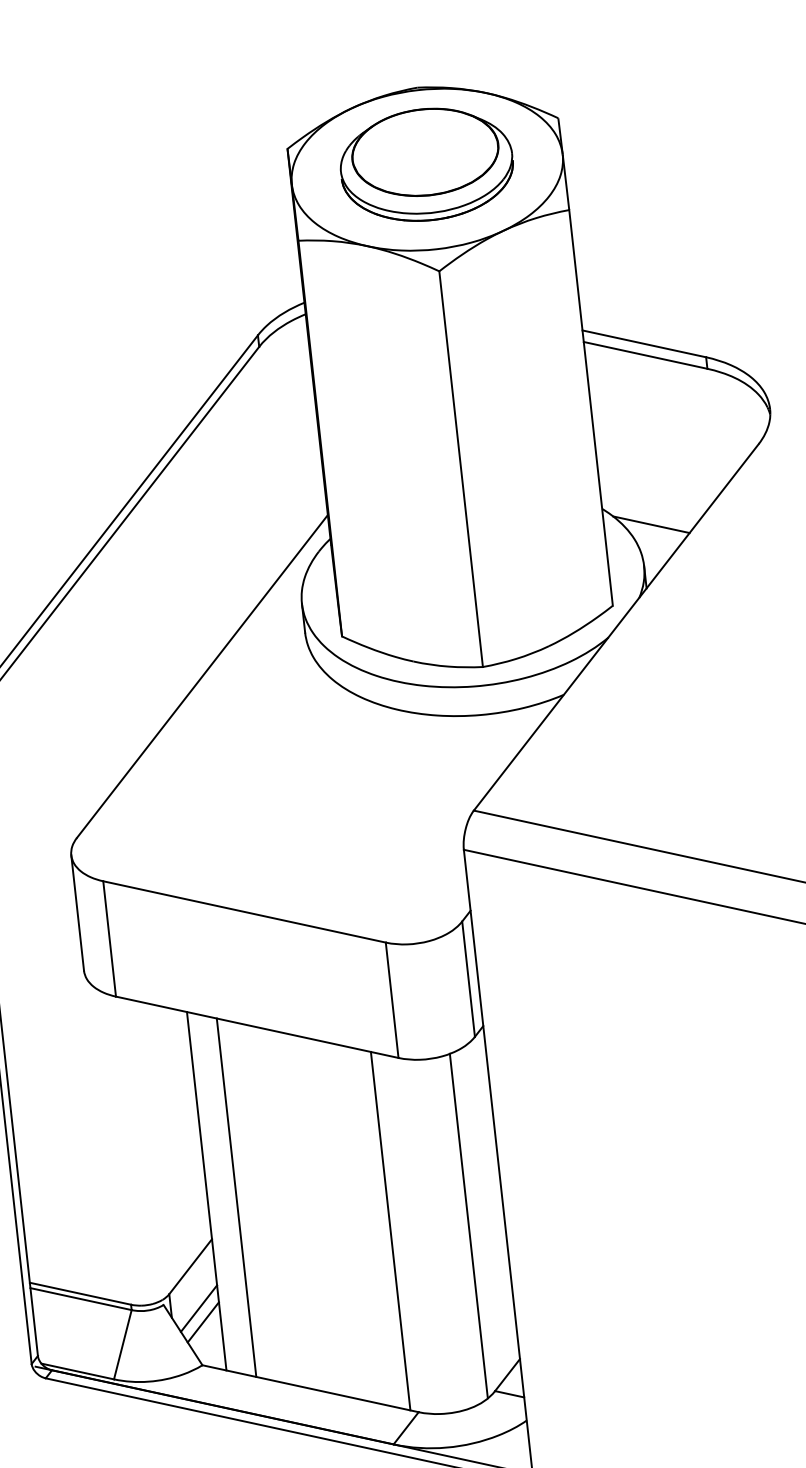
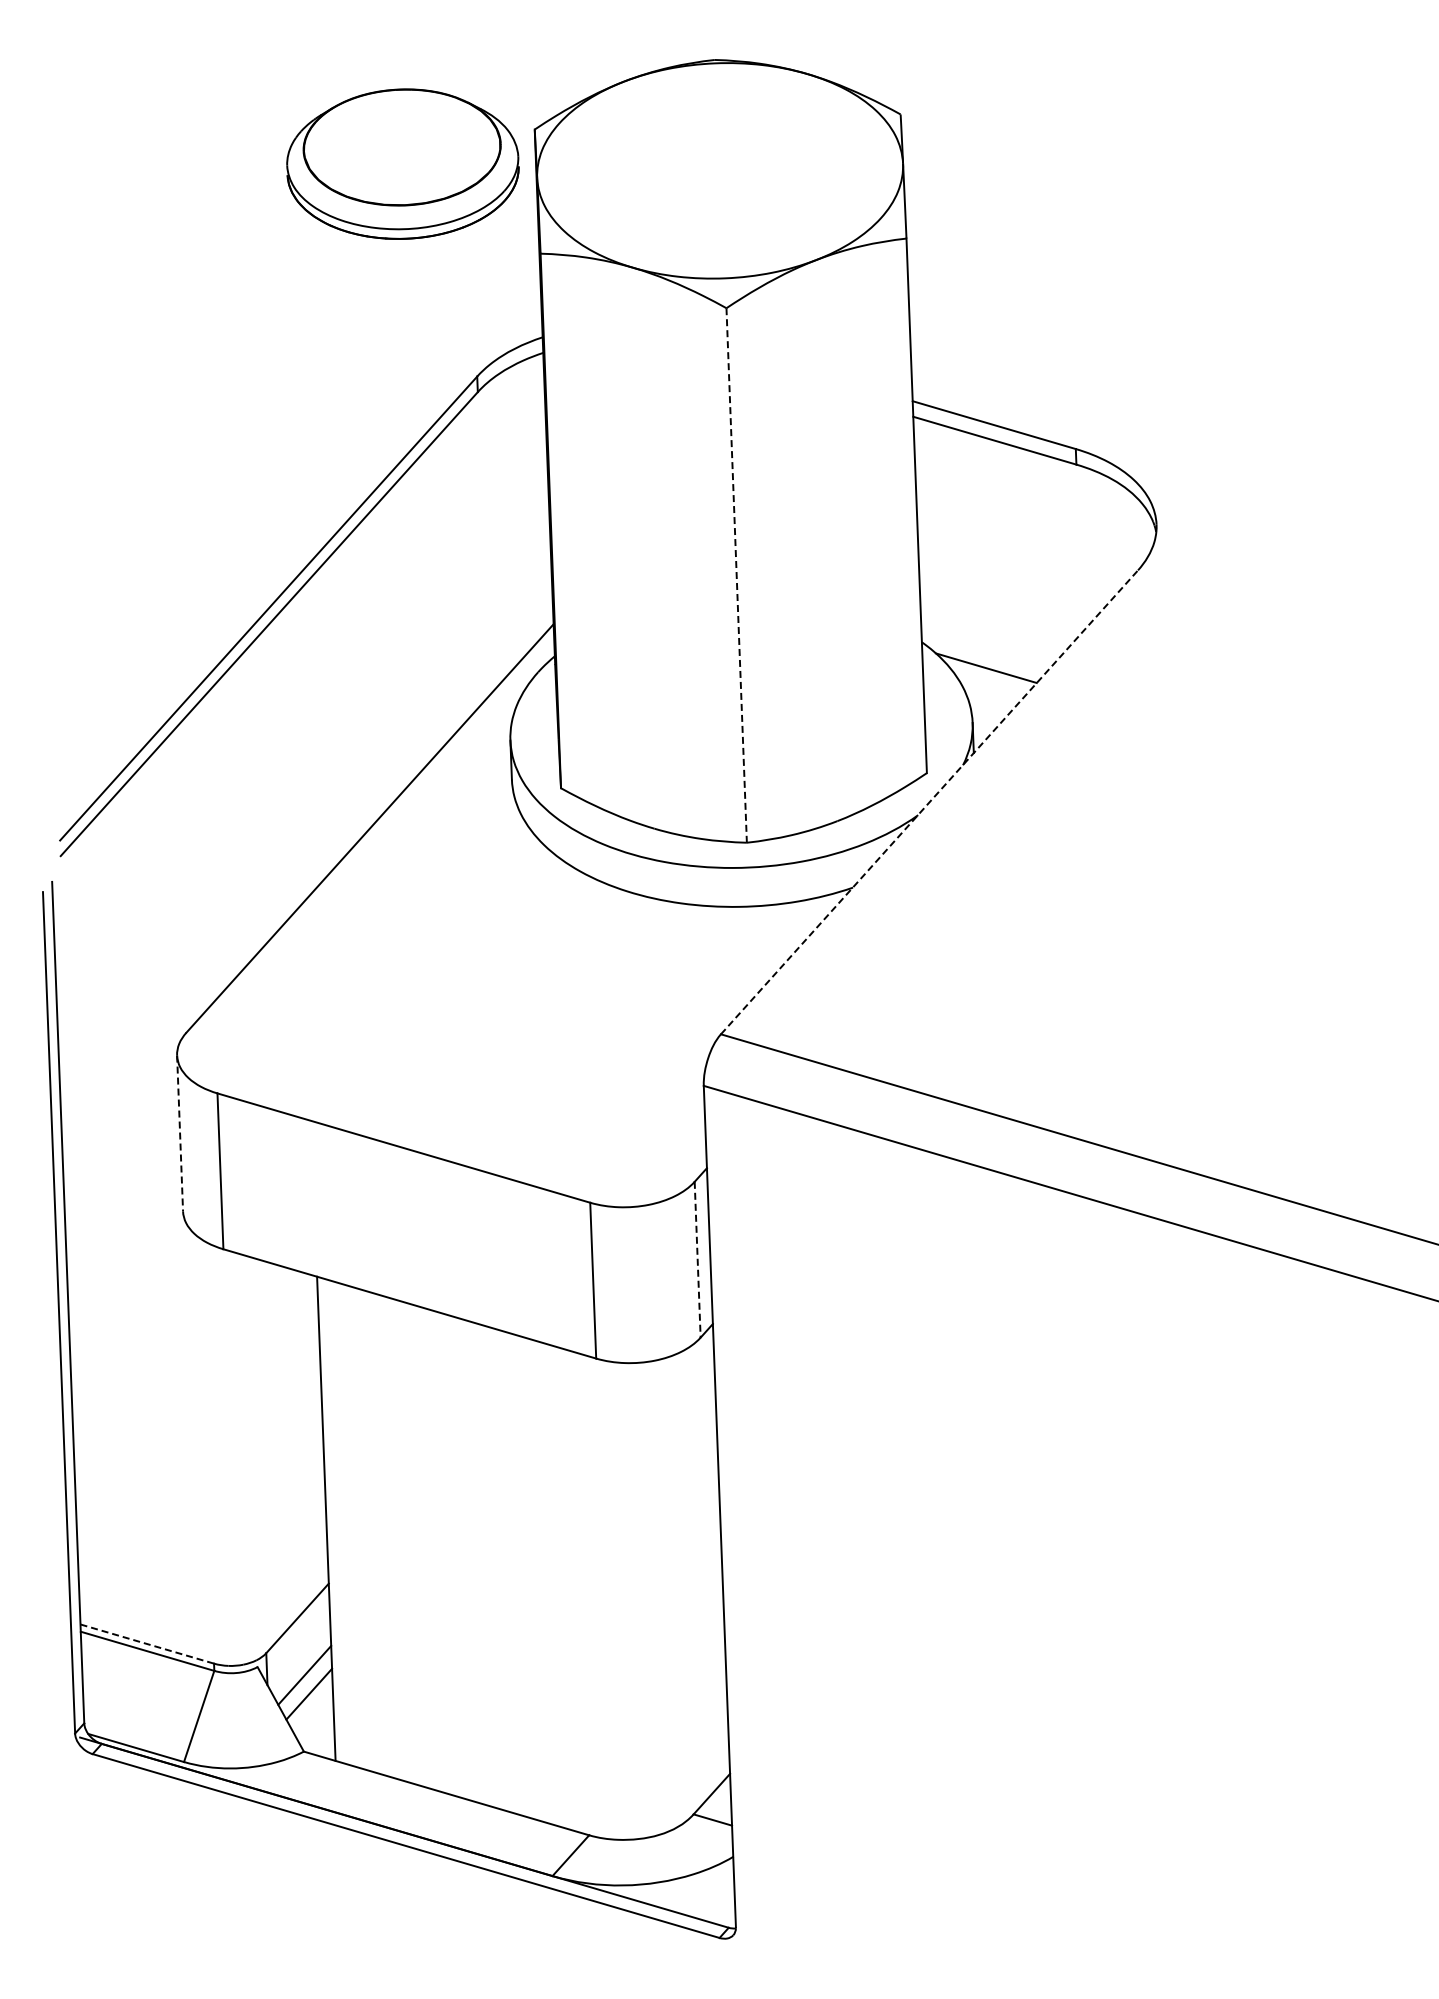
part: (426, 164) -> (402, 163), moved
line: (460, 469) -> (736, 575), solid -> dashed
line: (616, 627) -> (929, 802), solid -> dashed
line: (77, 912) -> (180, 1133), solid -> dashed
line: (468, 979) -> (697, 1259), solid -> dashed
line: (236, 1197) -> (365, 1530), removed
line: (468, 1225) -> (674, 1590), removed
line: (390, 1230) -> (568, 1589), removed
line: (80, 1294) -> (147, 1644), solid -> dashed

